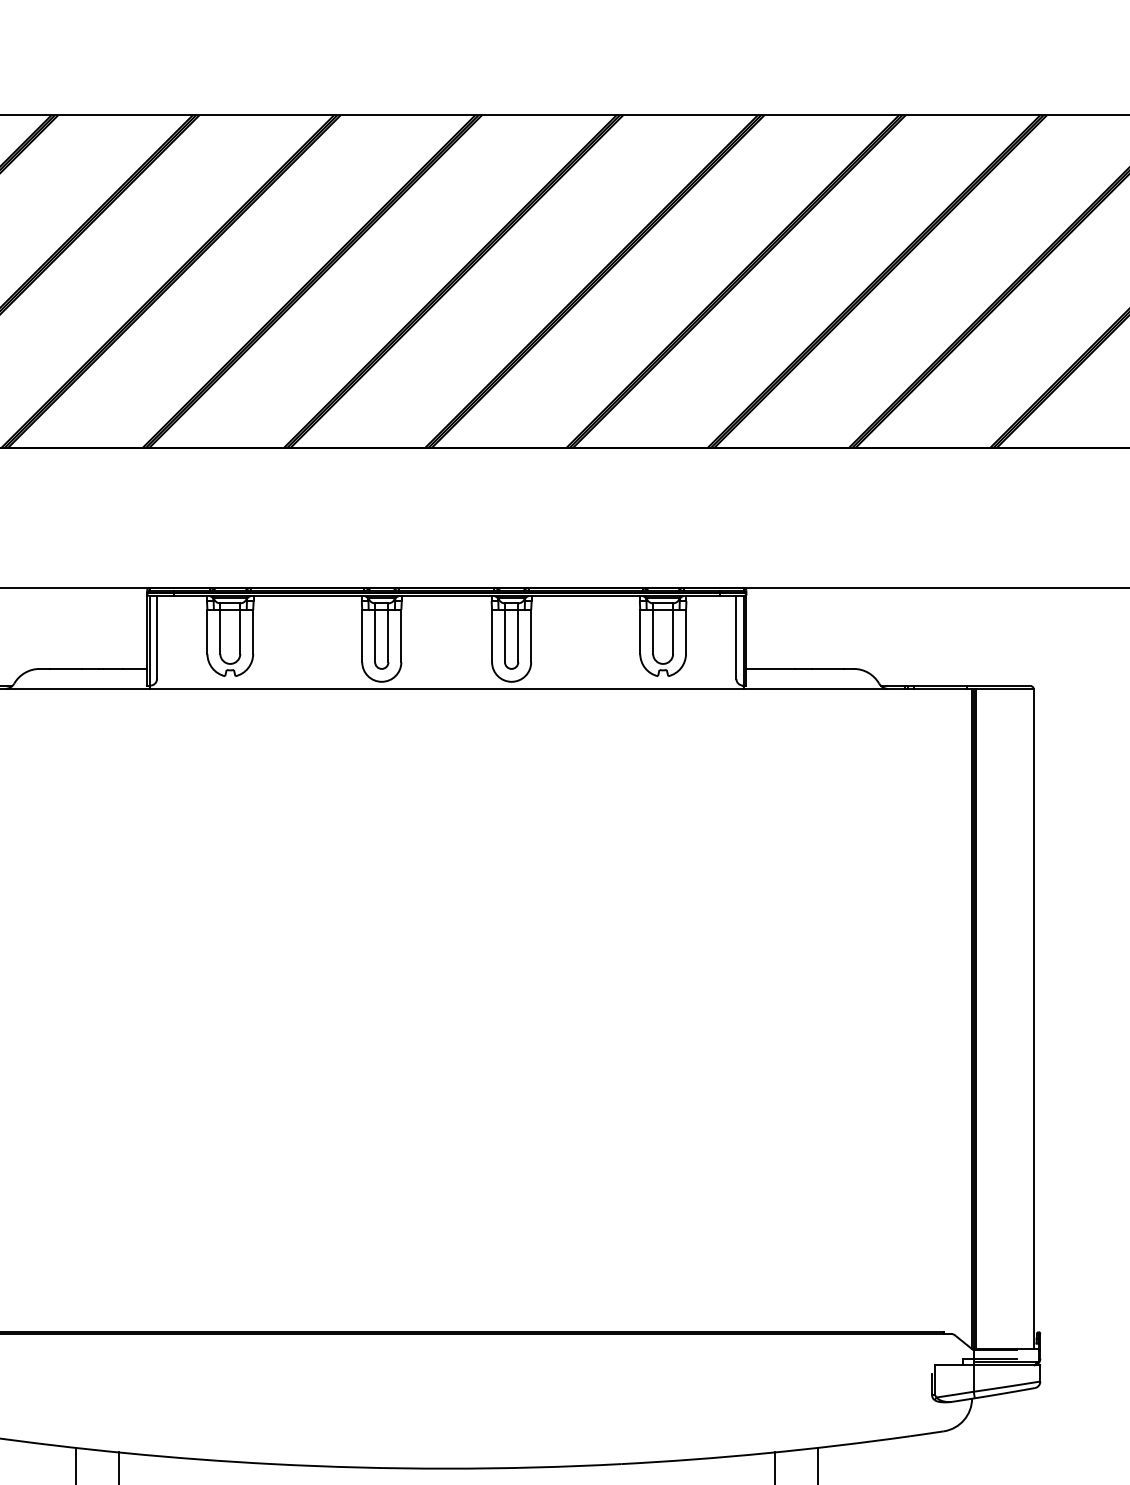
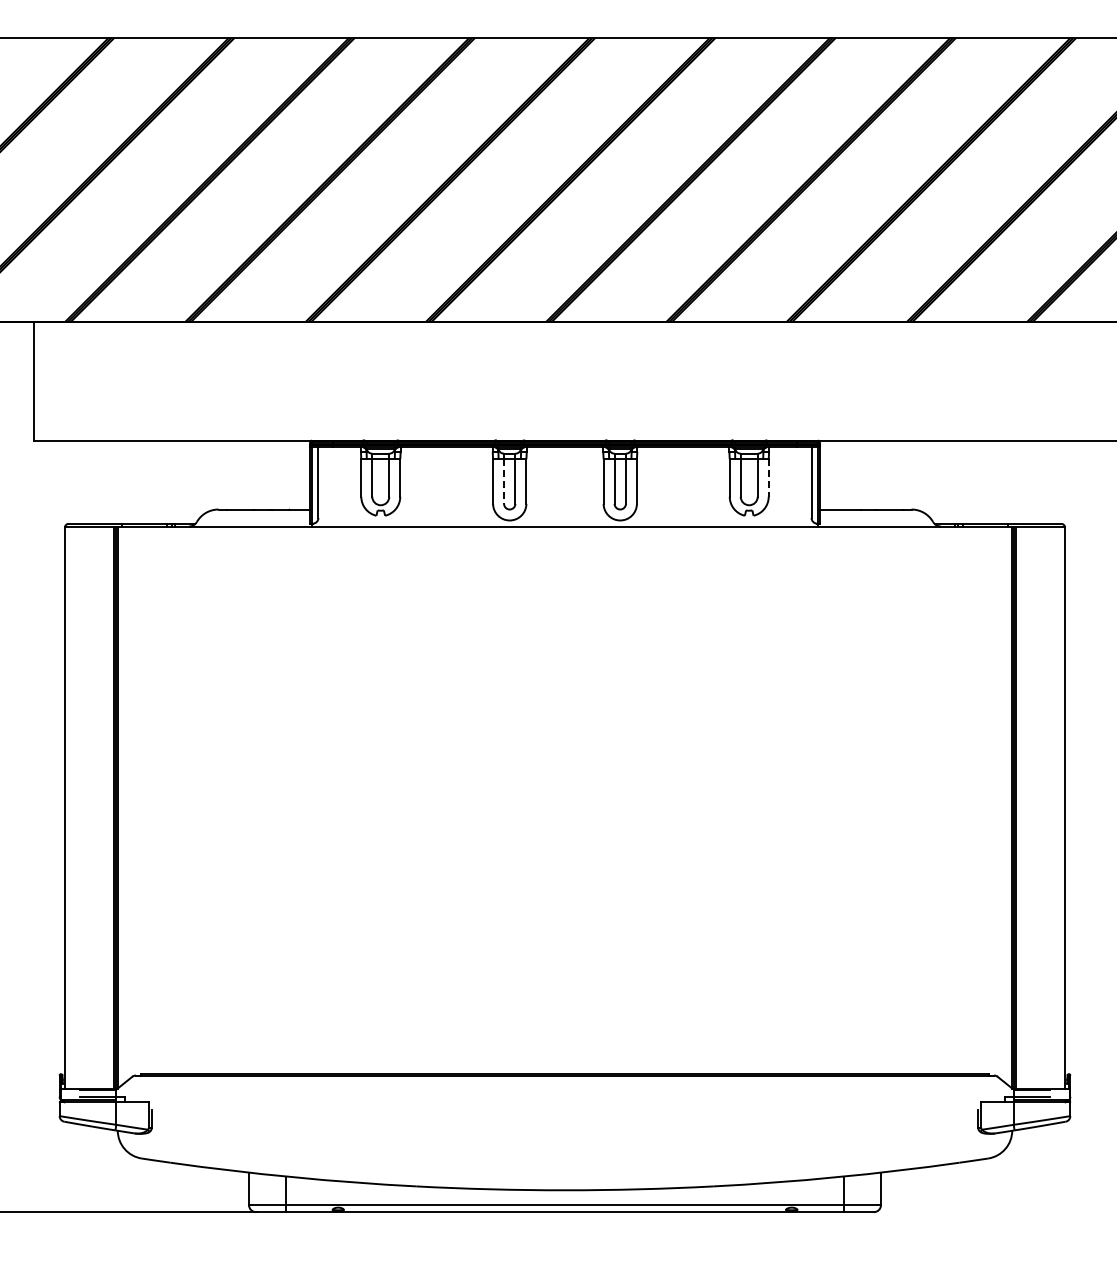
line: (685, 632) -> (768, 478), solid -> dashed
line: (375, 637) -> (504, 482), solid -> dashed

